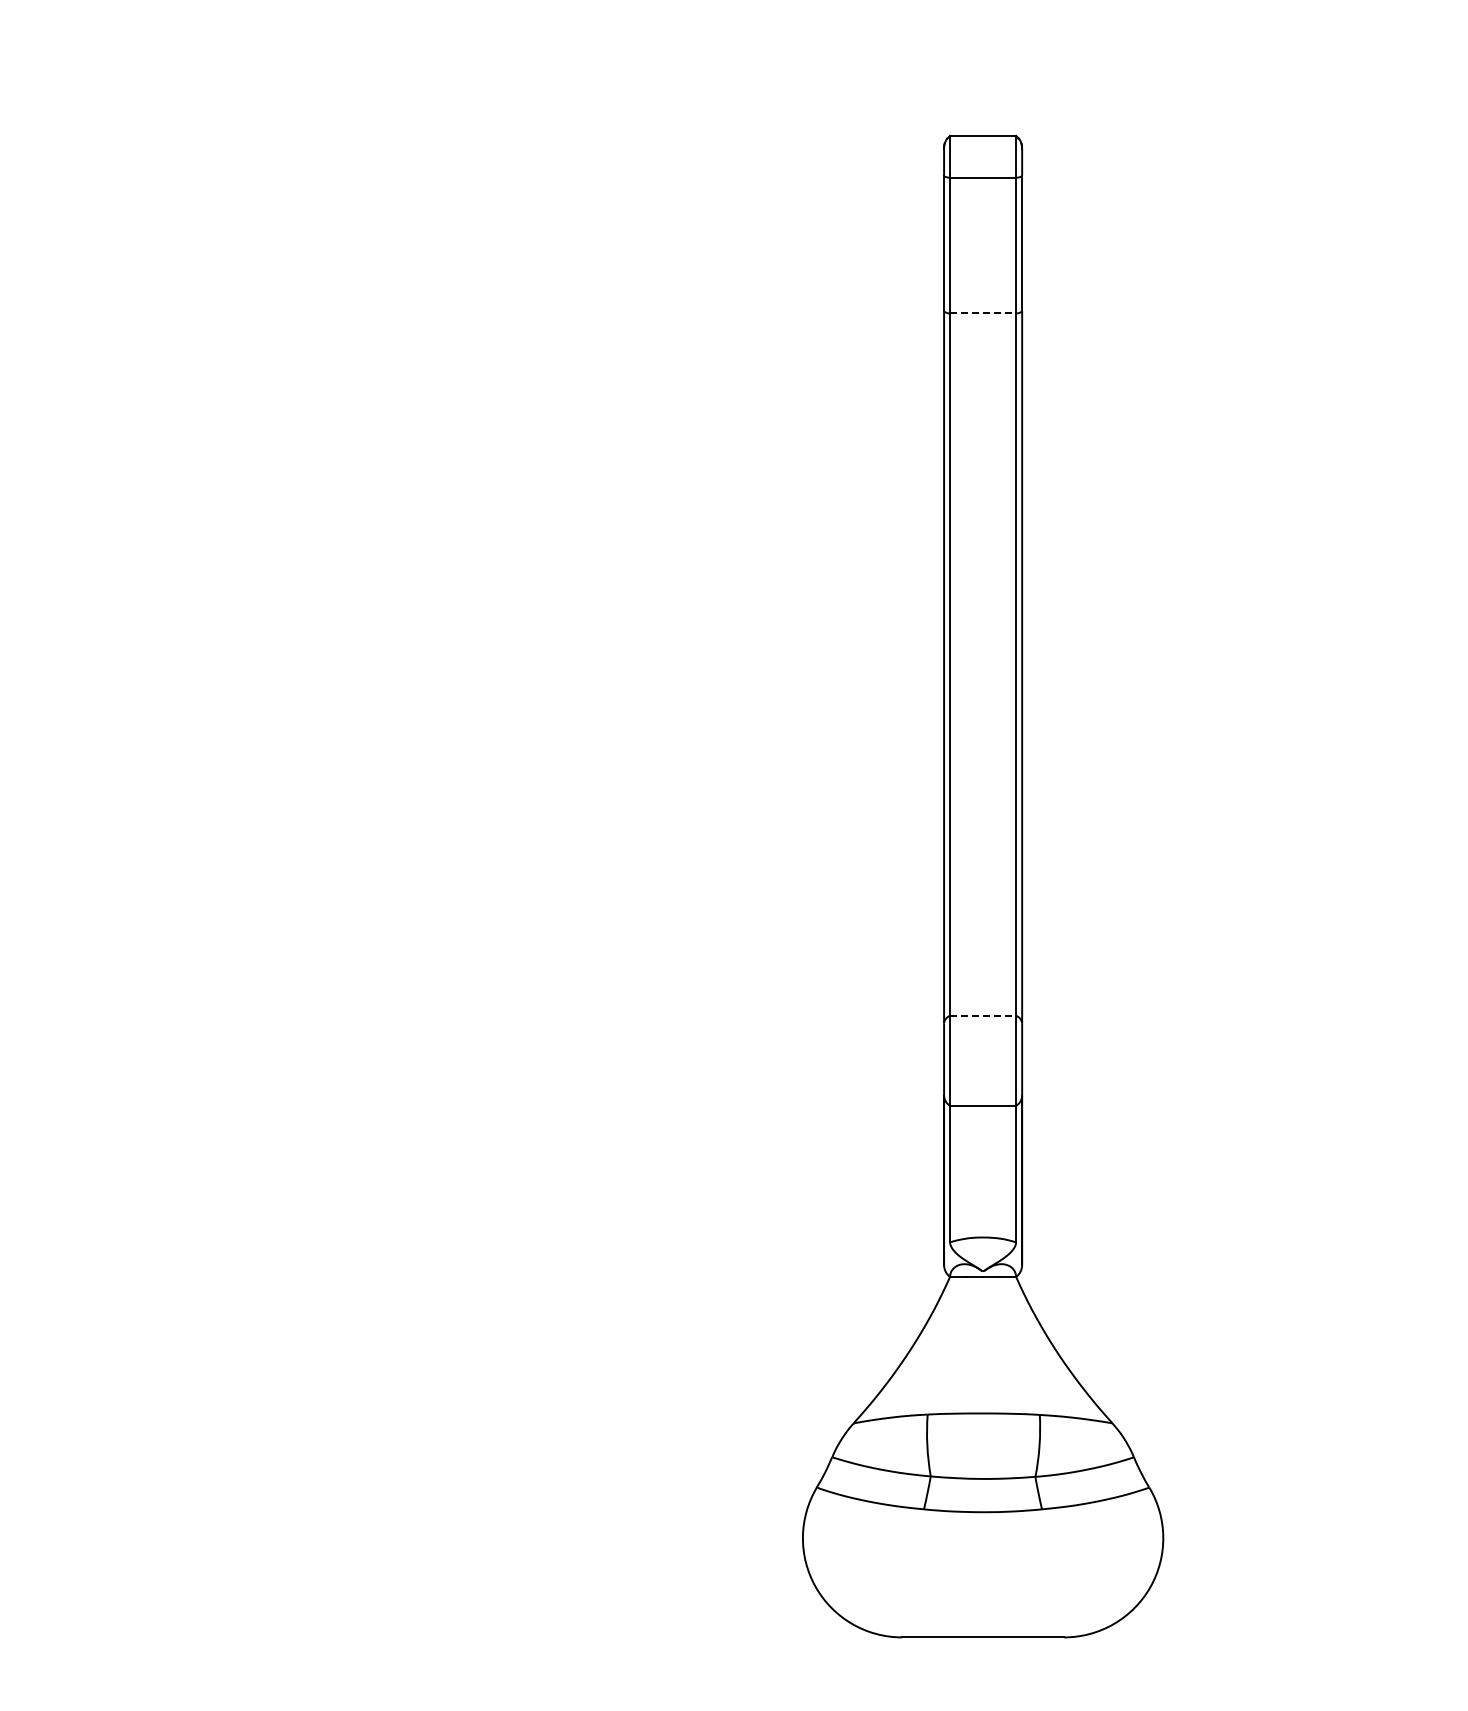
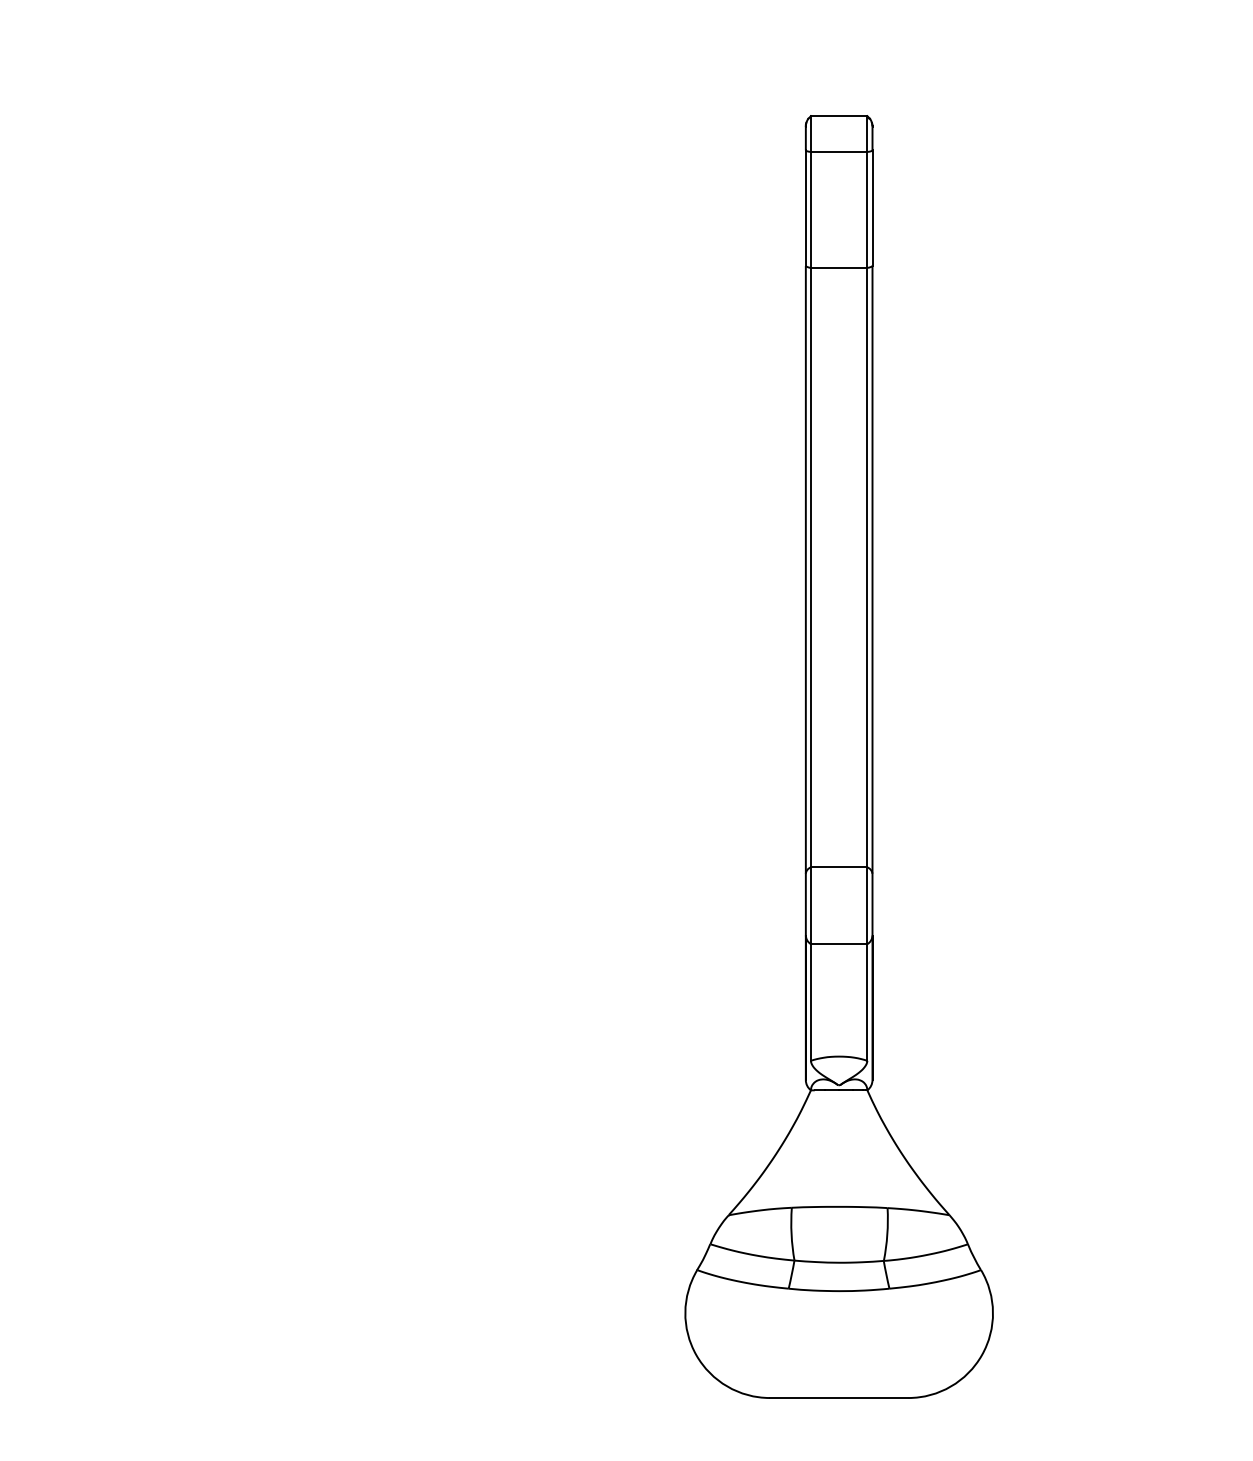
line: (983, 313) -> (839, 267), dashed -> solid
line: (983, 1015) -> (839, 867), dashed -> solid

